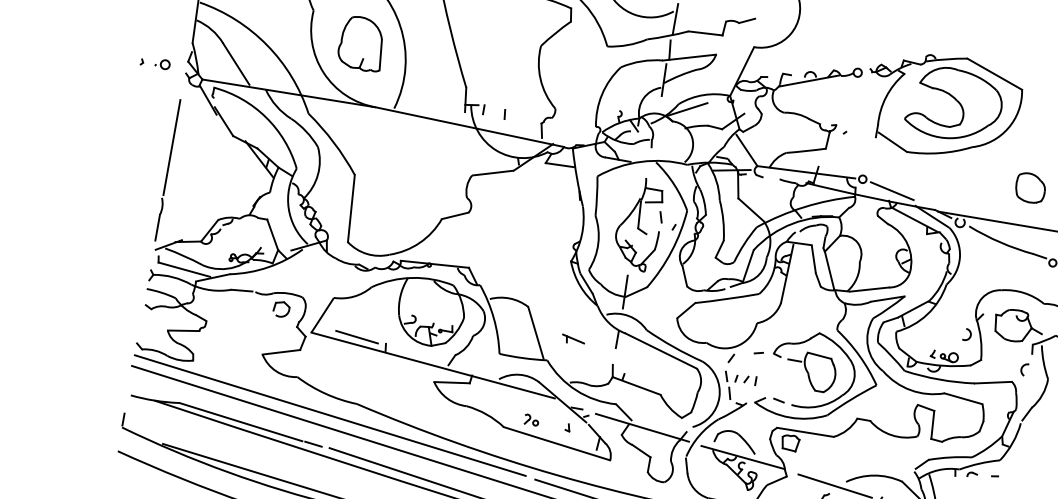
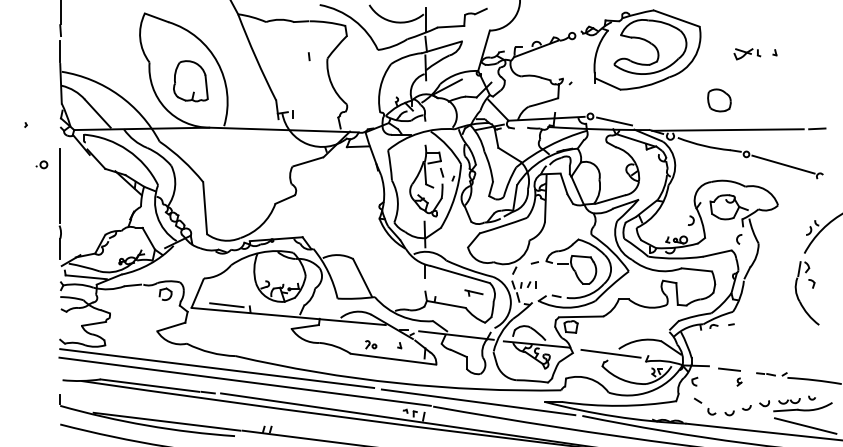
part: (162, 63) -> (41, 164), moved
line: (505, 114) -> (309, 56), moved
part: (572, 339) -> (473, 292), moved

